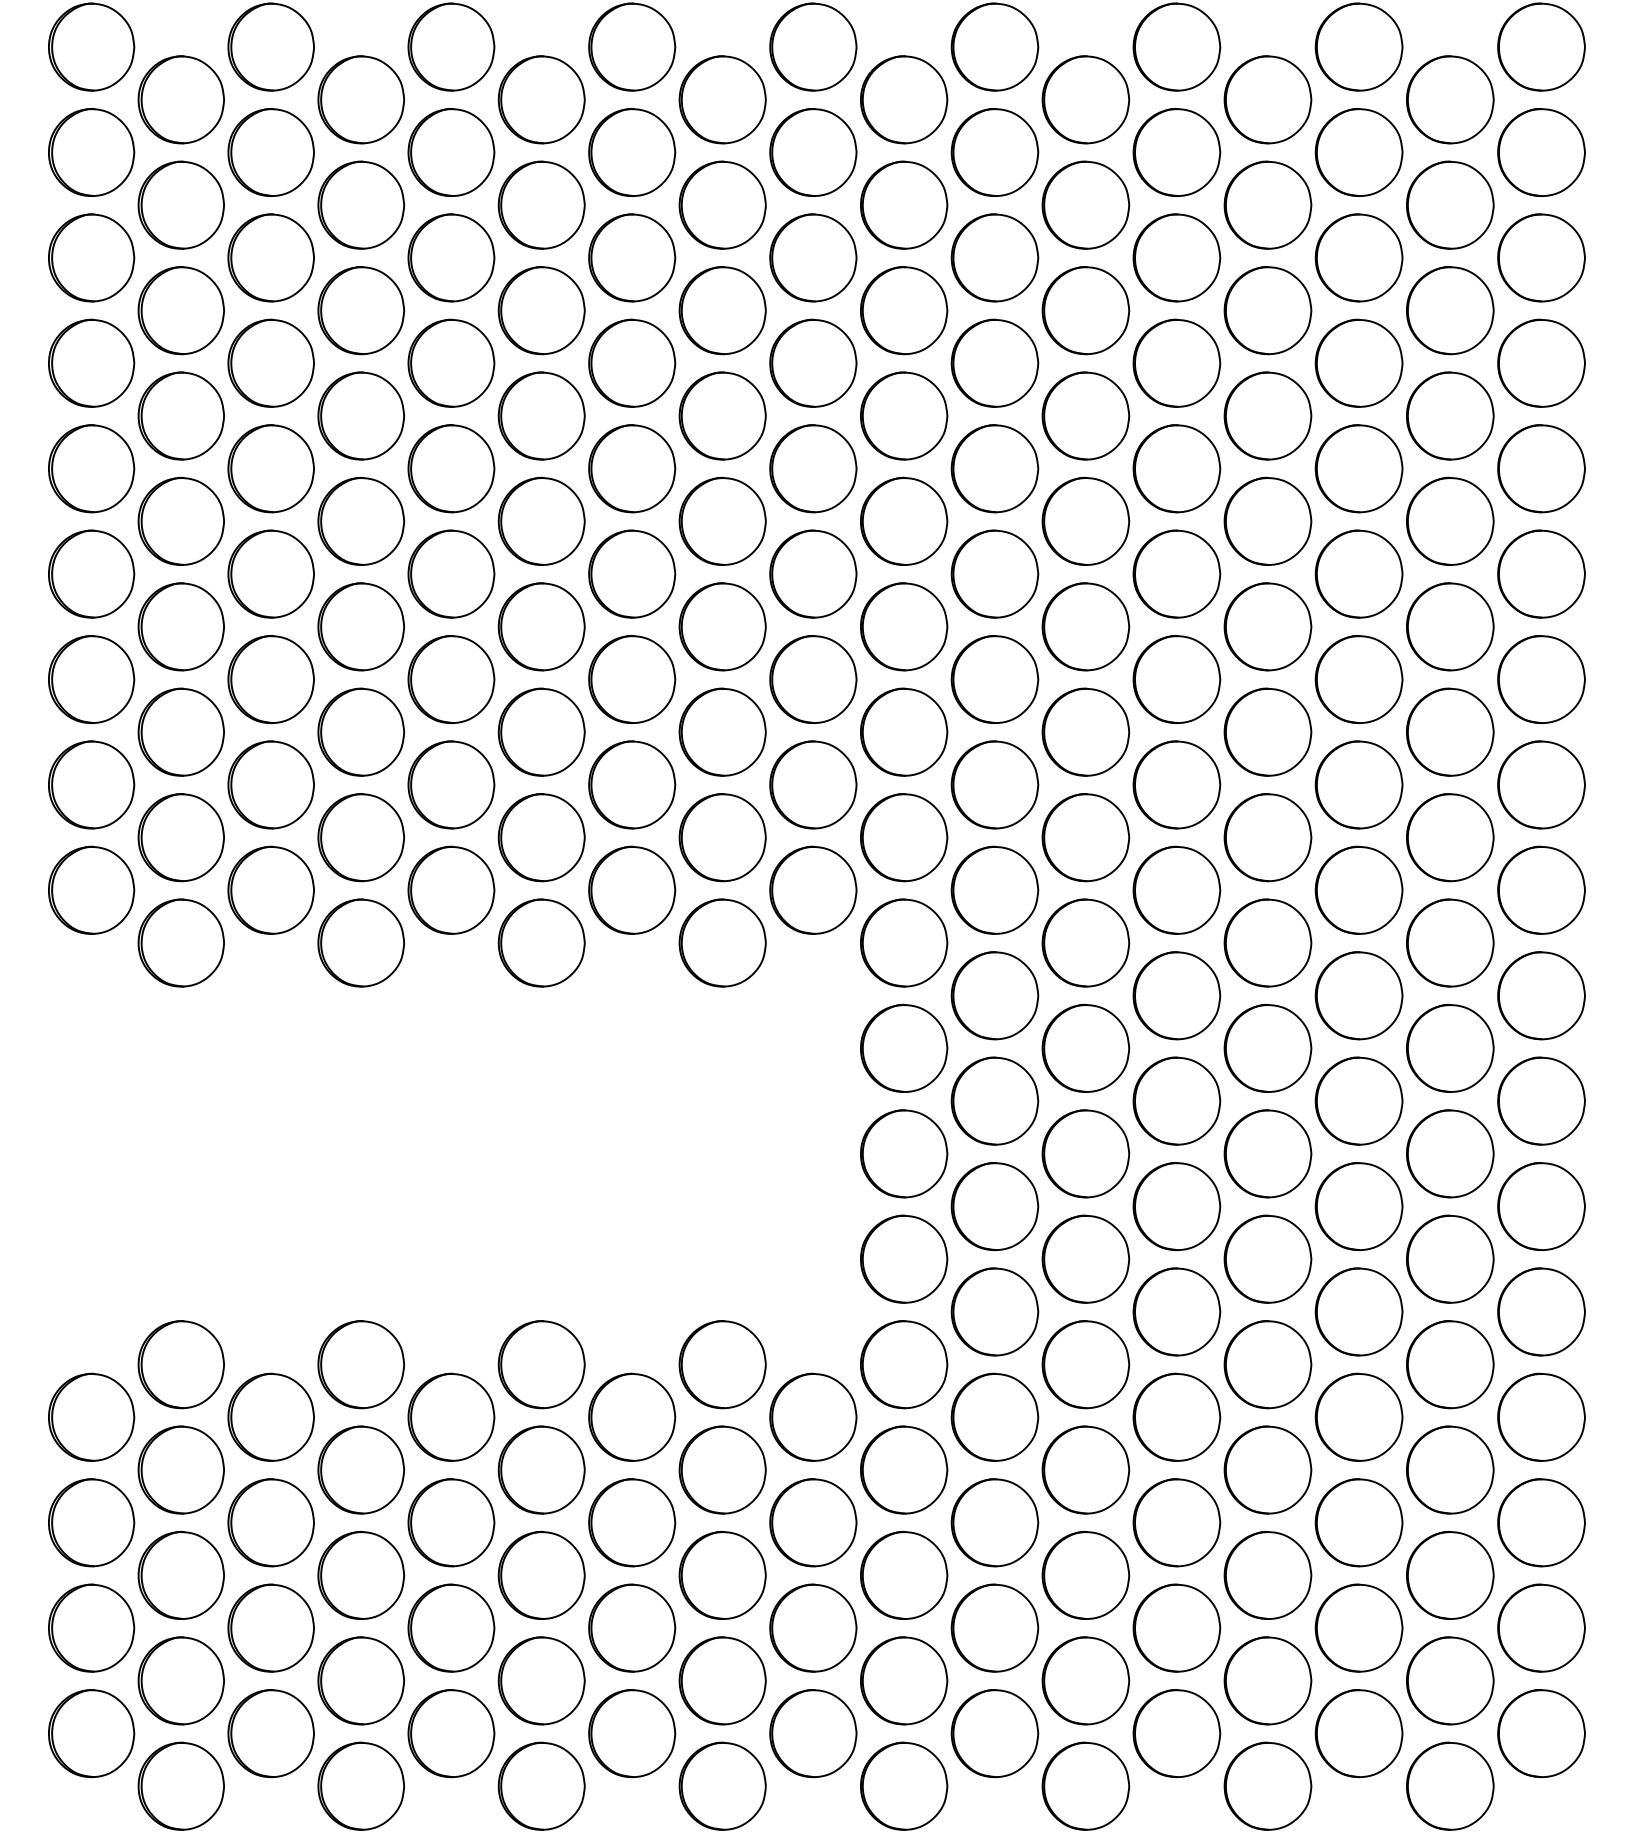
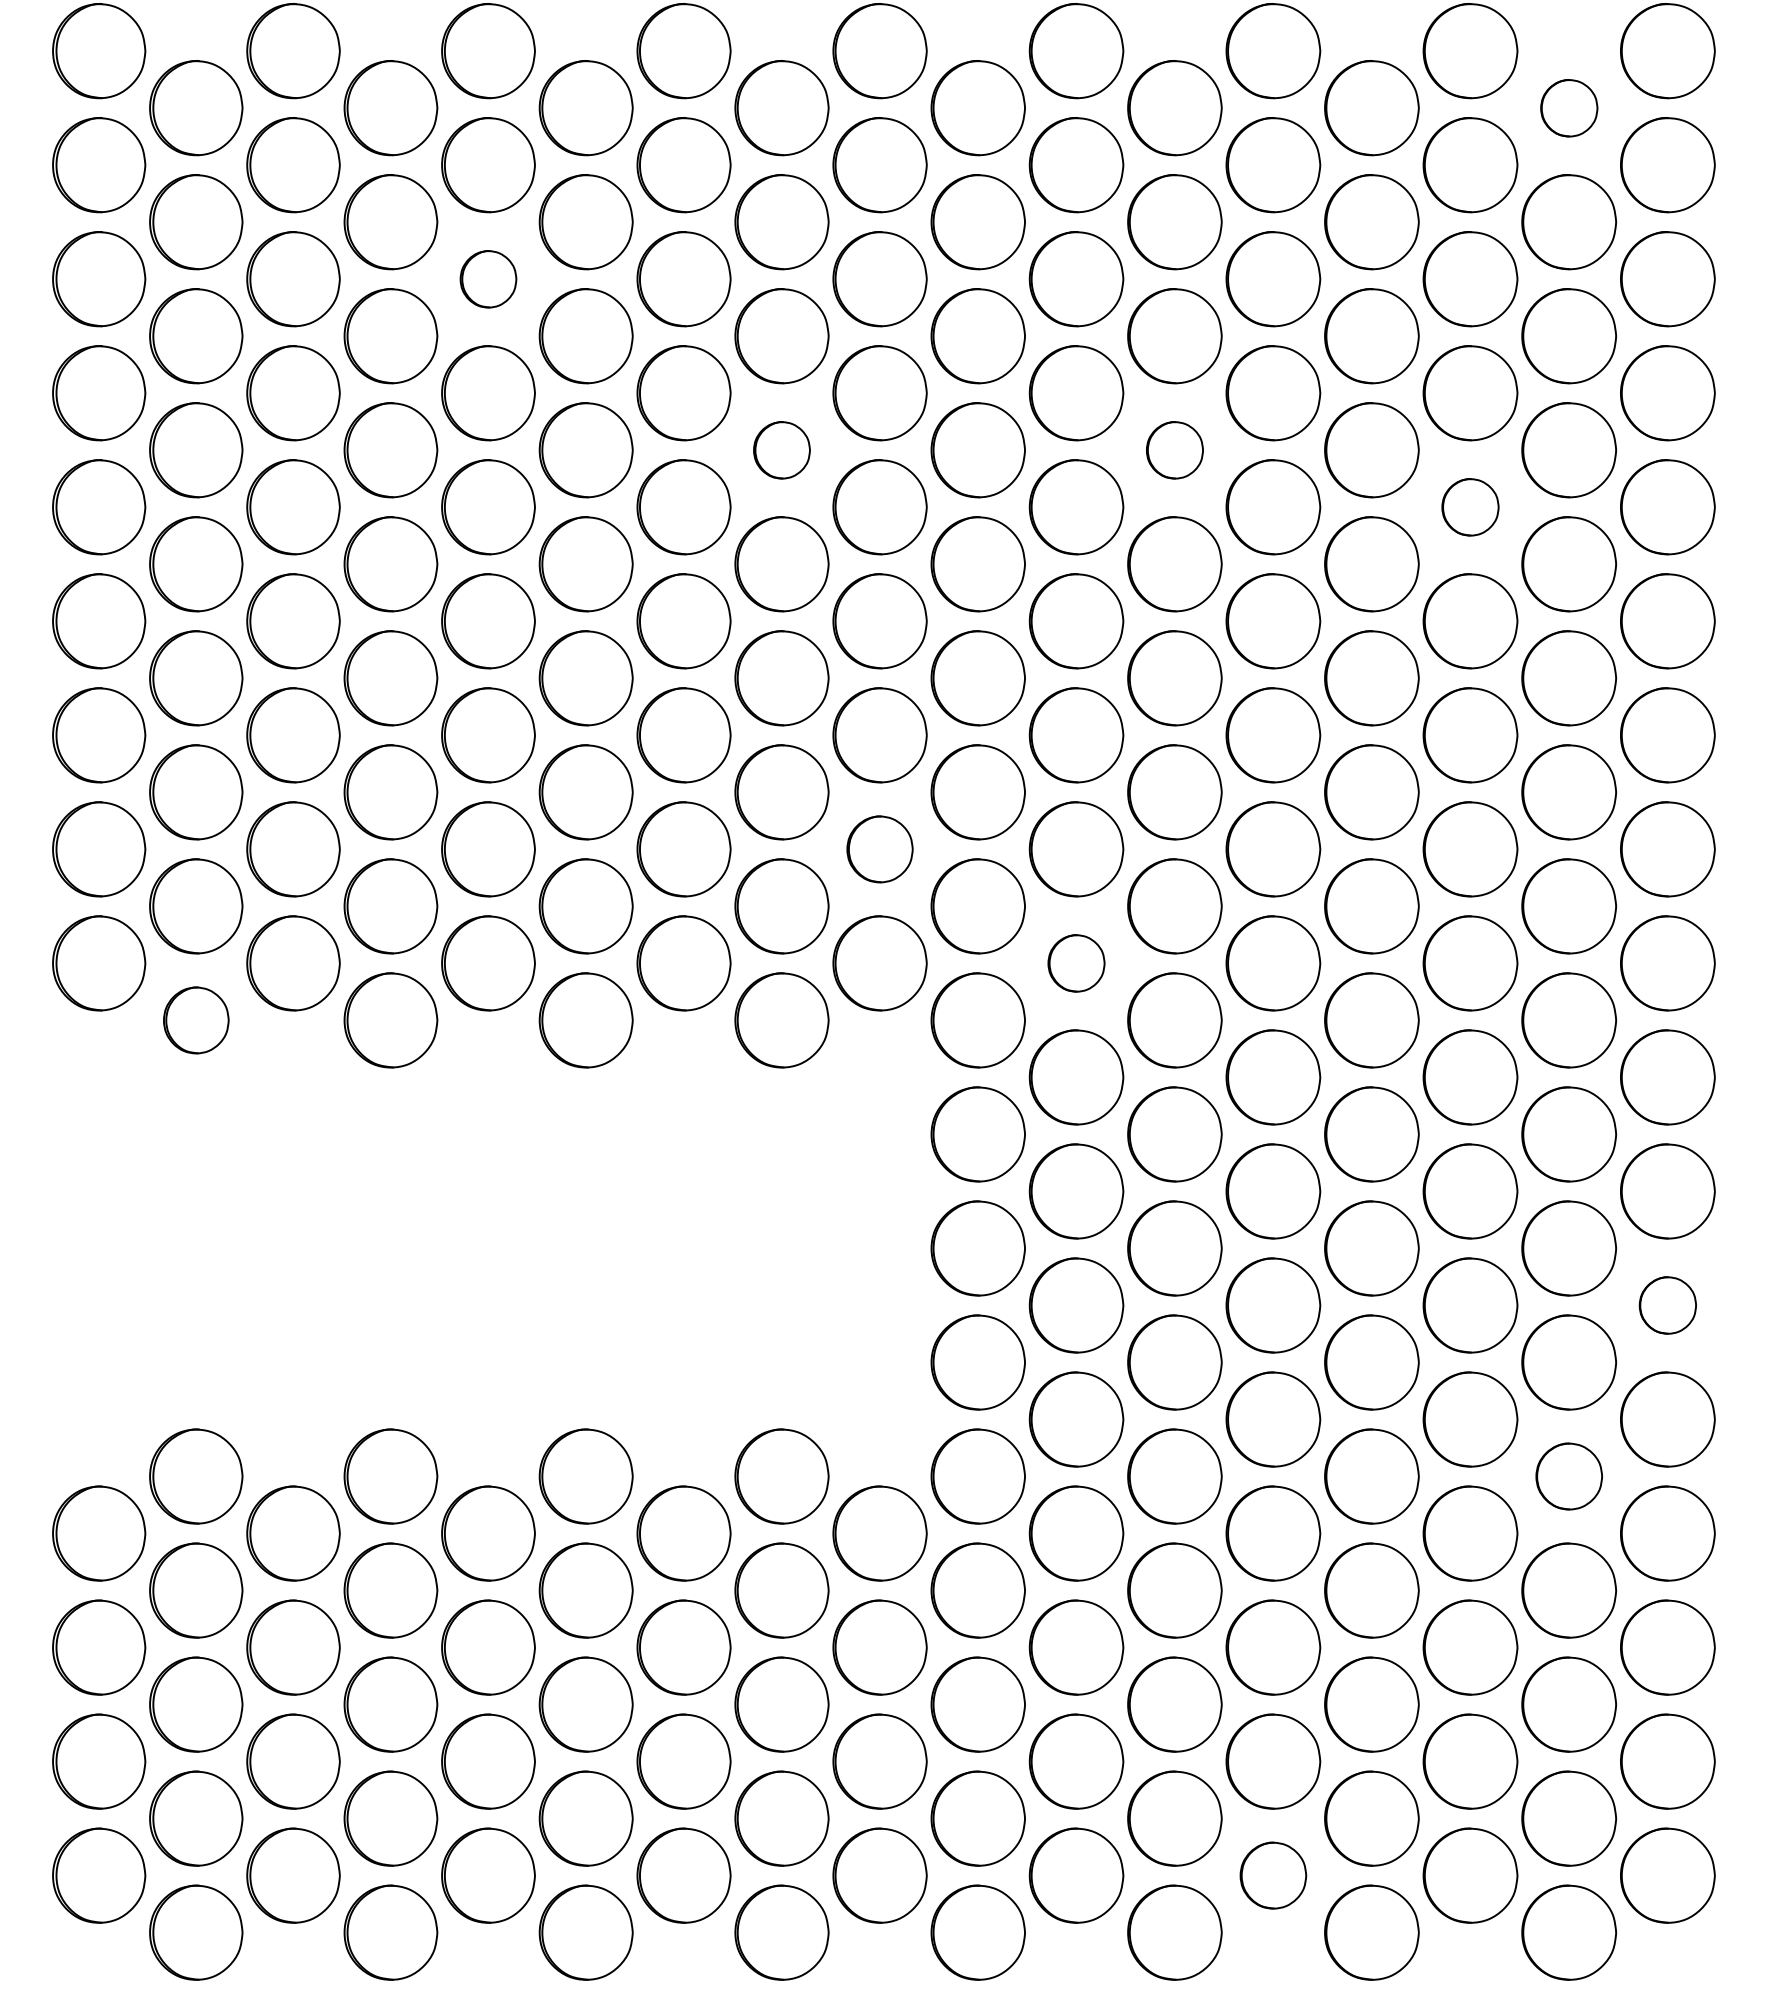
part: (1450, 100) -> (1569, 108), size x0.6
part: (451, 258) -> (488, 279), size x0.6
part: (722, 416) -> (781, 450), size x0.6
part: (1085, 416) -> (1174, 450), size x0.6
part: (1359, 468) -> (1470, 507), size x0.6
part: (812, 785) -> (879, 849), size x0.7
part: (994, 890) -> (1076, 963), size x0.6
part: (181, 943) -> (196, 1020), size x0.7
part: (1541, 1206) -> (1667, 1305), size x0.6
part: (1450, 1364) -> (1569, 1476), size x0.7
part: (1177, 1733) -> (1273, 1875), size x0.7

